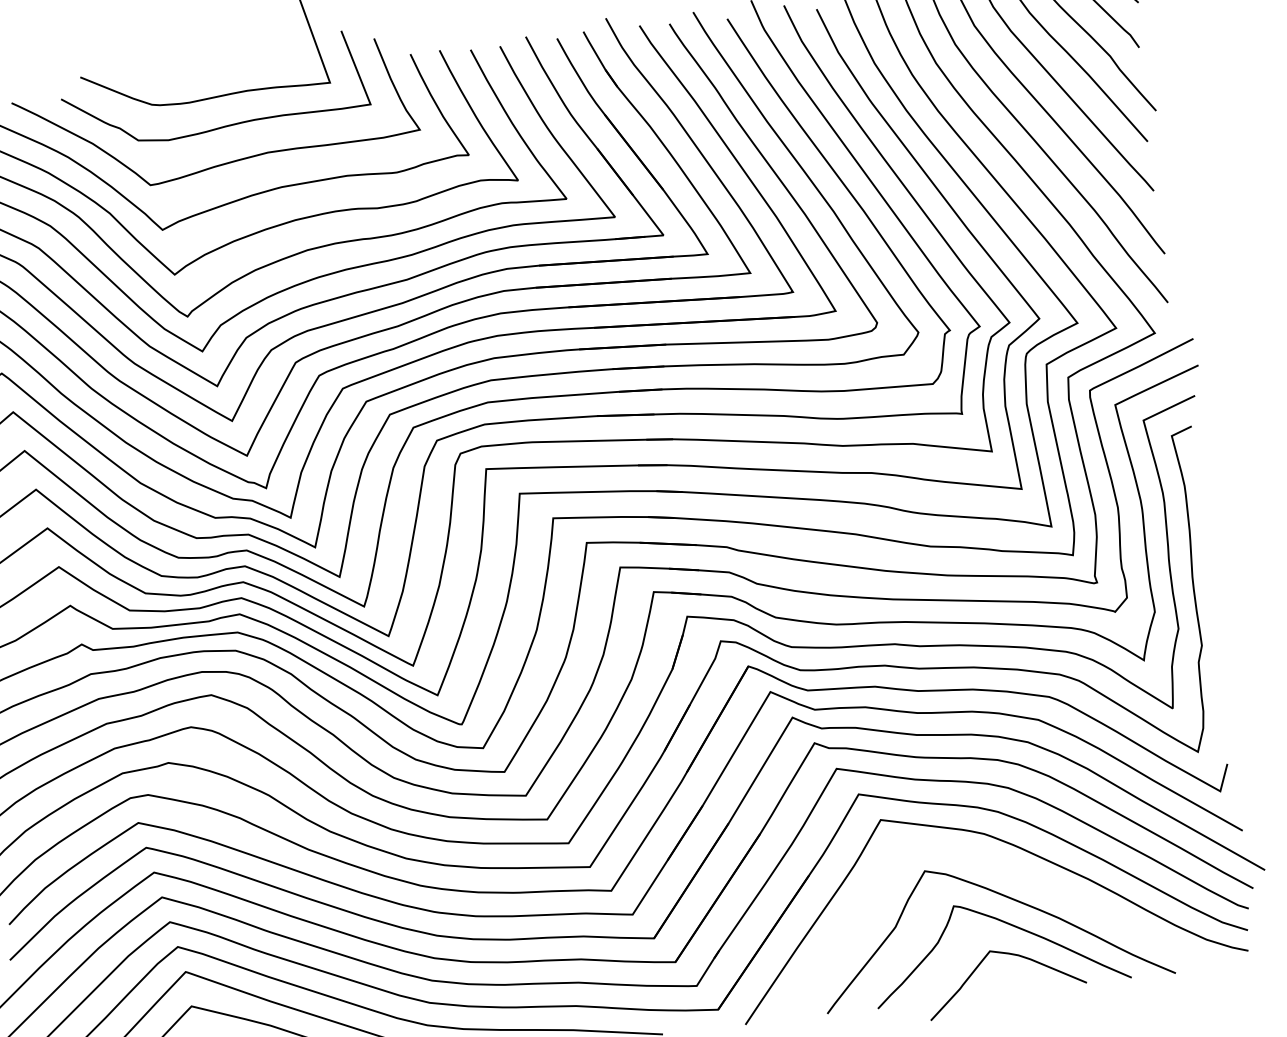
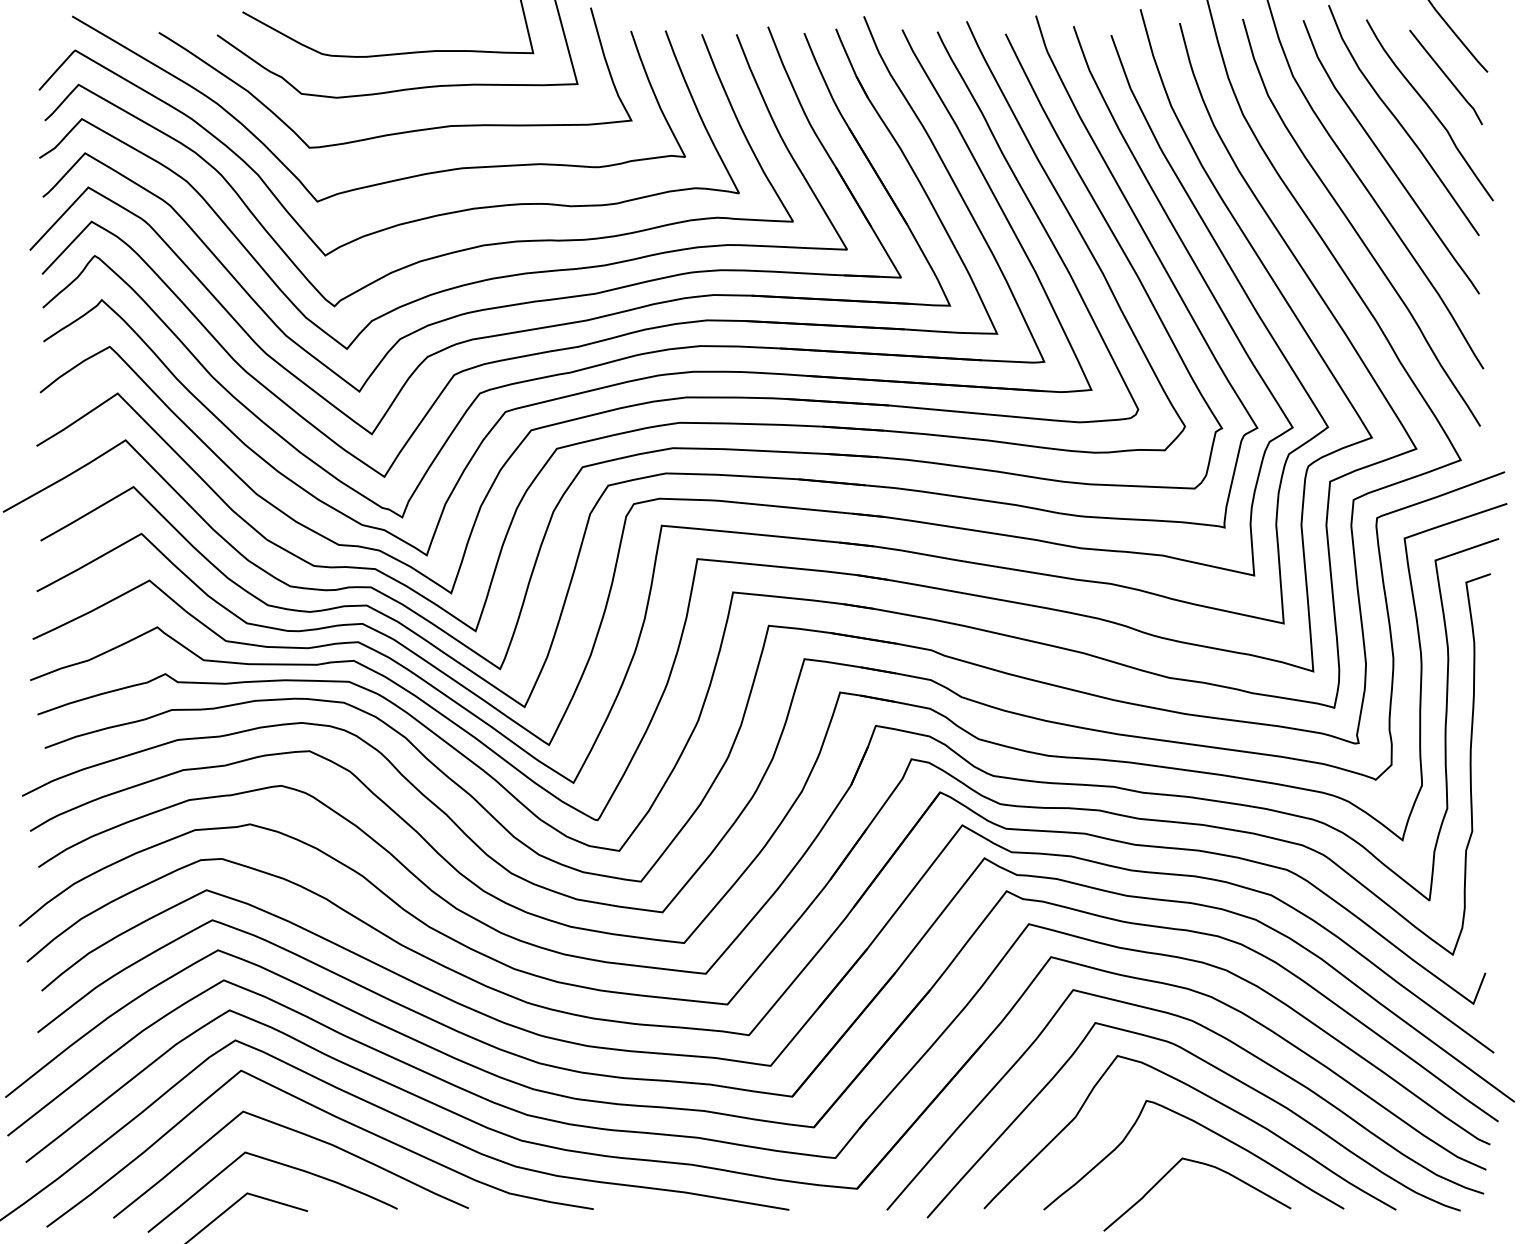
curve: (1011, 873) -> (1218, 1070), added

